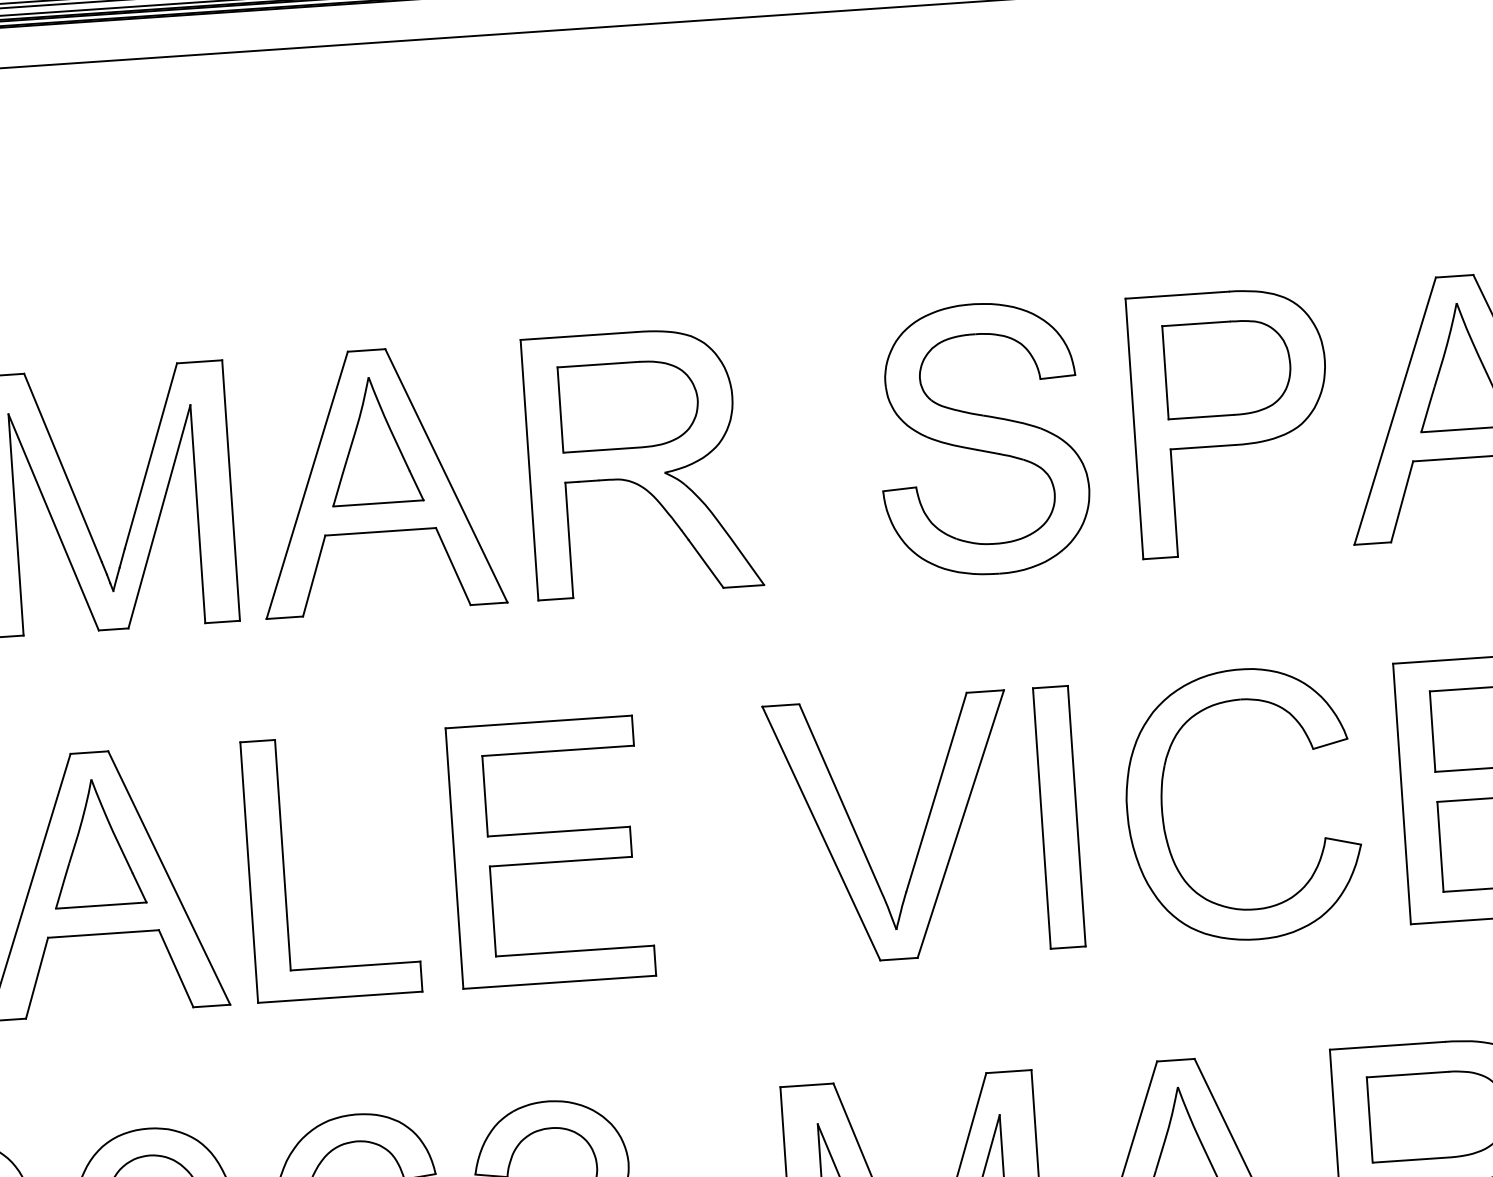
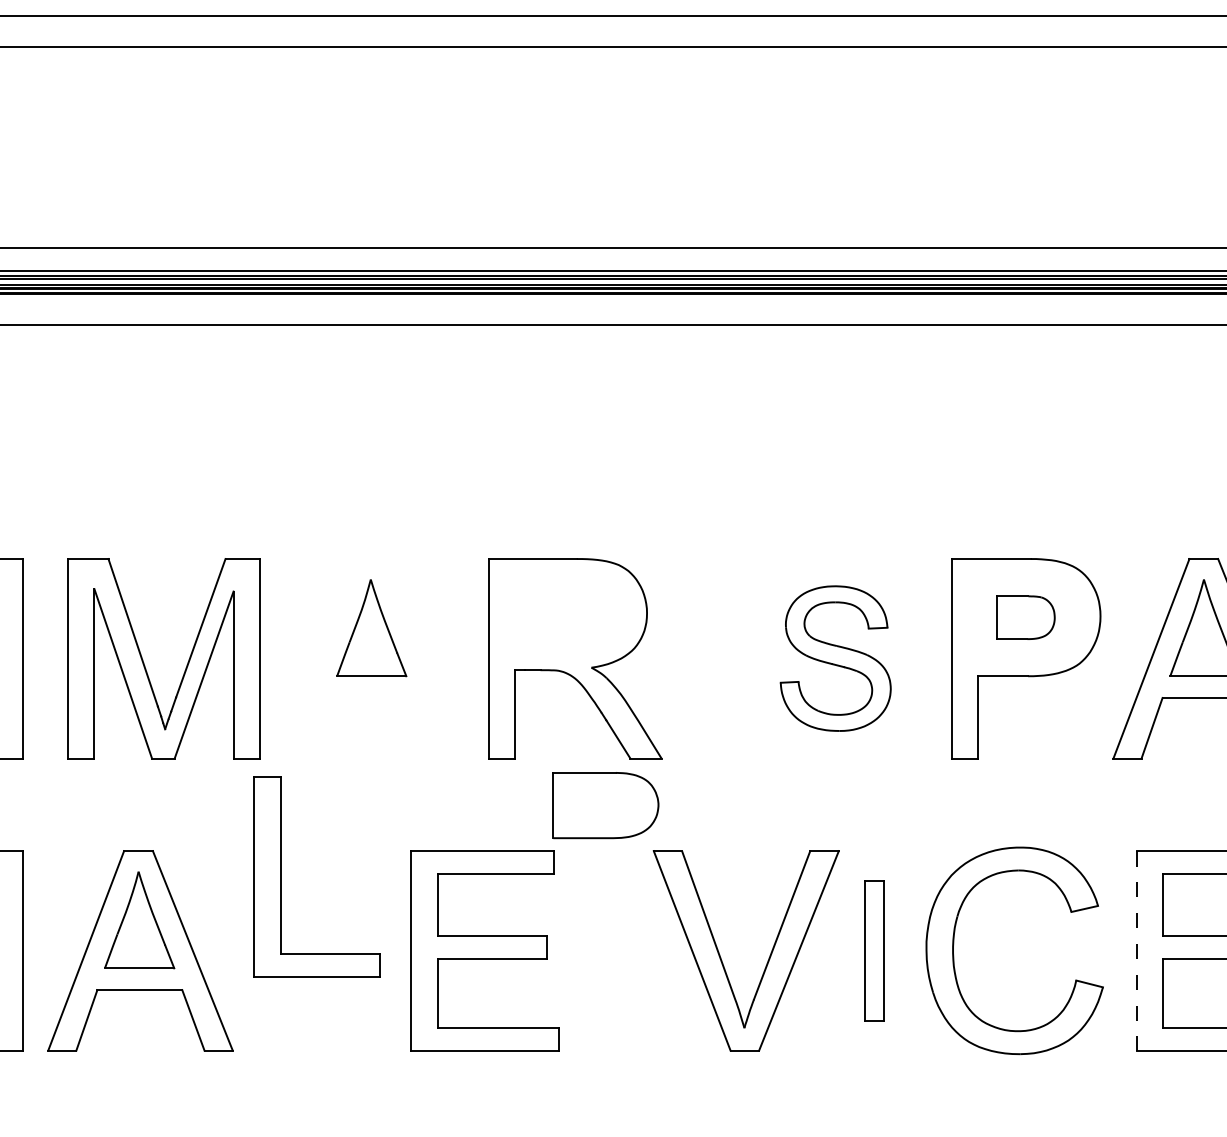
part: (1226, 368) -> (1025, 617), size x0.6
part: (628, 405) -> (605, 805), moved
part: (982, 438) -> (835, 658), size x0.7
part: (377, 480) -> (372, 658), removed
line: (1401, 793) -> (1136, 950), solid -> dashed
part: (1059, 816) -> (874, 950), size x0.7
part: (284, 869) -> (281, 876), moved

